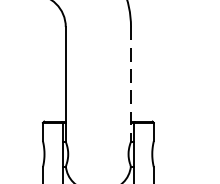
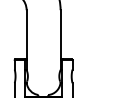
line: (130, 85) -> (60, 40), dashed -> solid

